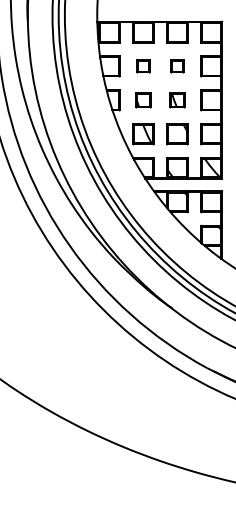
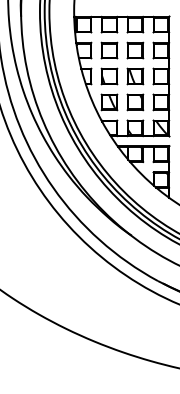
part: (143, 66) -> (109, 50), size x1.67
part: (177, 66) -> (135, 50), size x1.67
part: (143, 100) -> (109, 76), size x1.43
part: (177, 100) -> (135, 76), size x1.43

